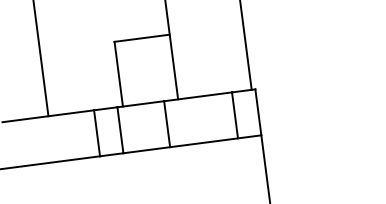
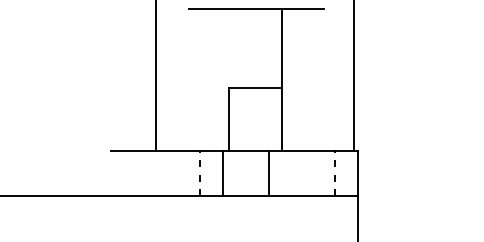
line: (235, 115) -> (335, 173), solid -> dashed
line: (97, 133) -> (200, 173), solid -> dashed

